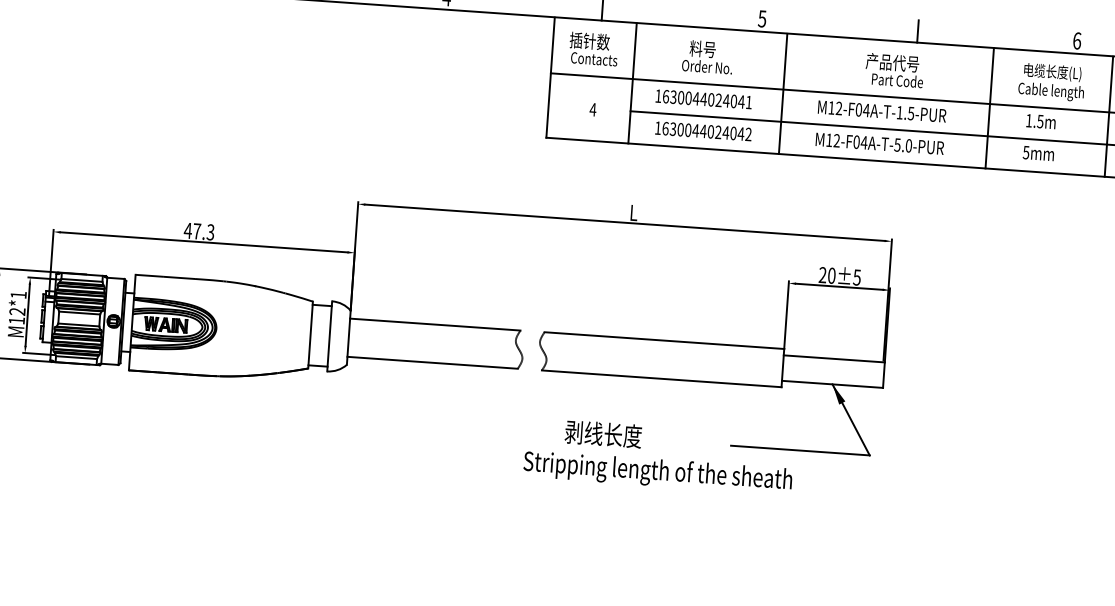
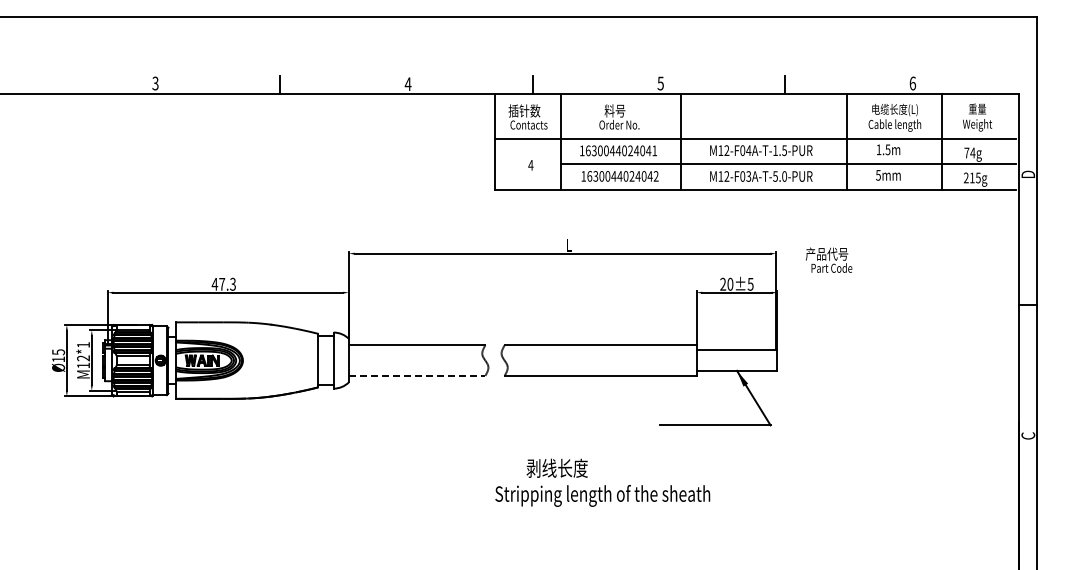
text: (895, 69) -> (829, 259), moved
text: (863, 142) -> (748, 176), M12-F04A-T-5.0-PUR -> M12-F03A-T-5.0-PUR
line: (433, 362) -> (417, 375), solid -> dashed
text: (658, 455) -> (602, 482), moved

